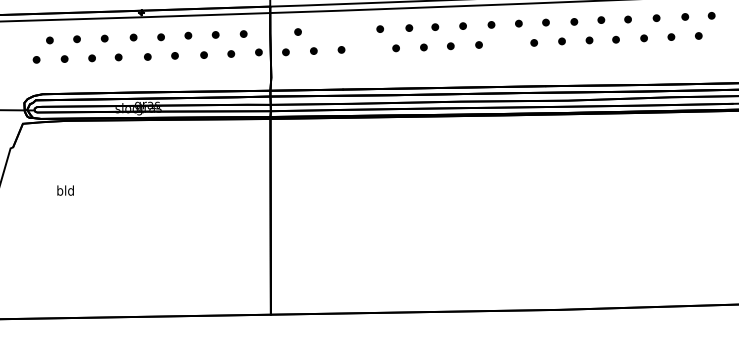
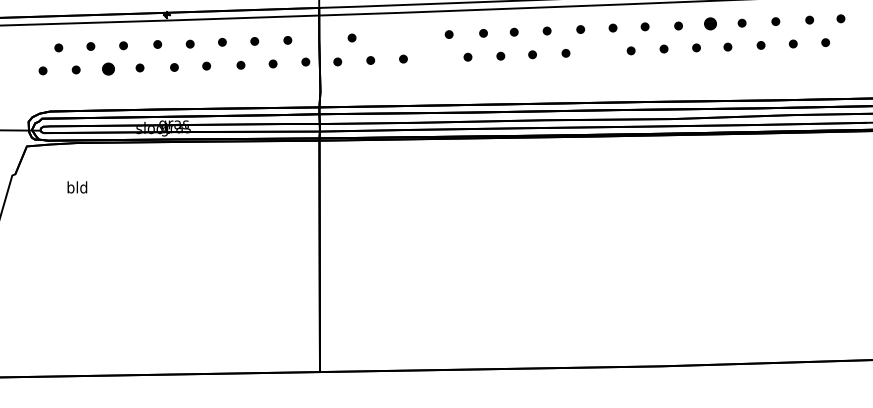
part: (601, 19) -> (710, 23), size x1.6
part: (91, 57) -> (108, 68), size x1.6
text: (65, 190) -> (77, 187), moved

